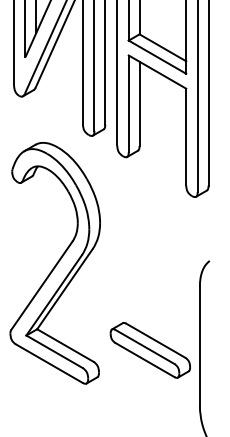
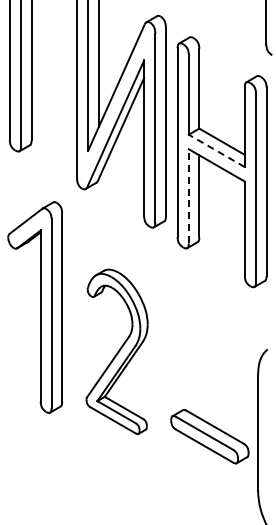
line: (157, 56) -> (216, 150), solid -> dashed
line: (128, 102) -> (188, 195), solid -> dashed
part: (54, 263) -> (116, 351), size x0.7

